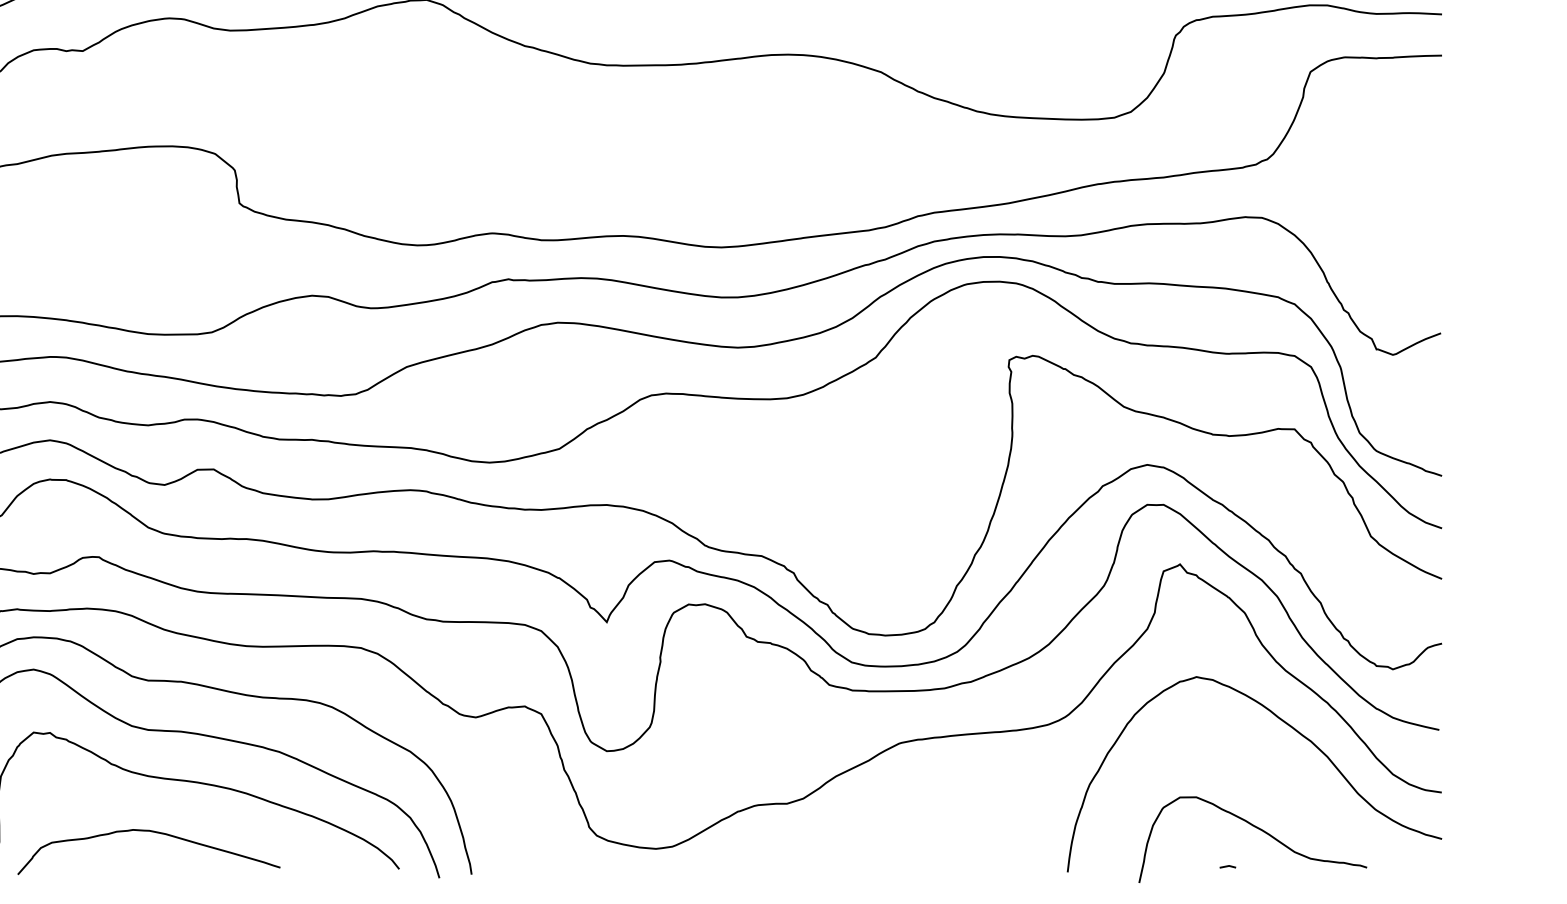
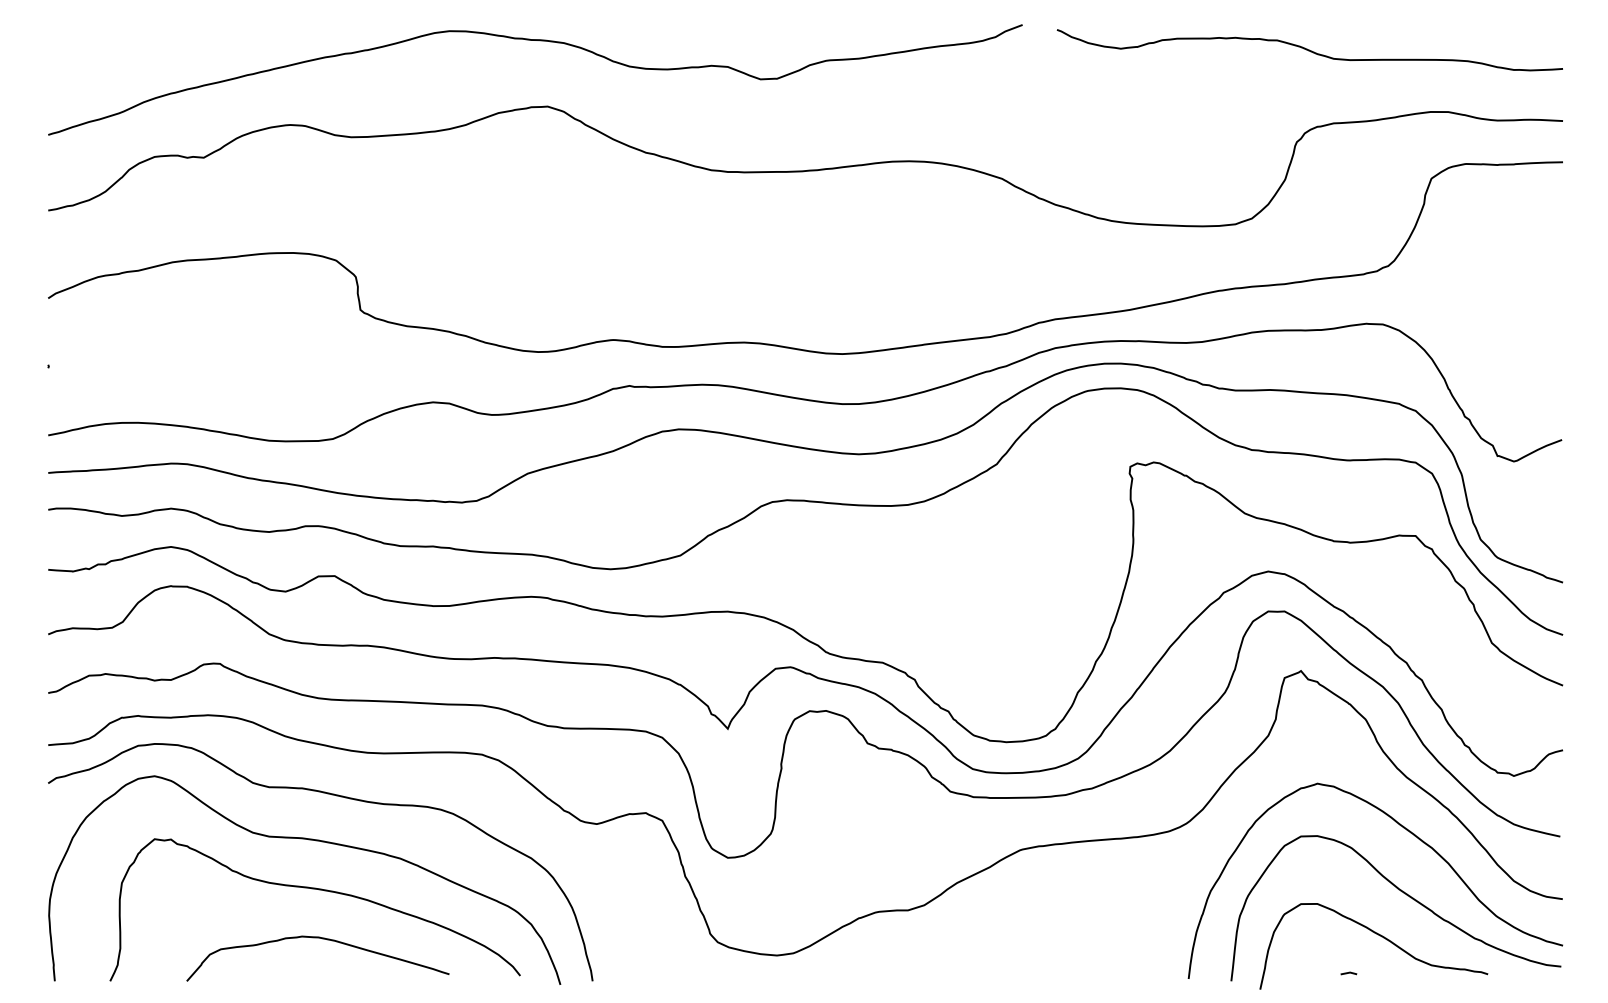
curve: (1282, 786) -> (1403, 893), added
curve: (153, 832) -> (322, 939), moved

